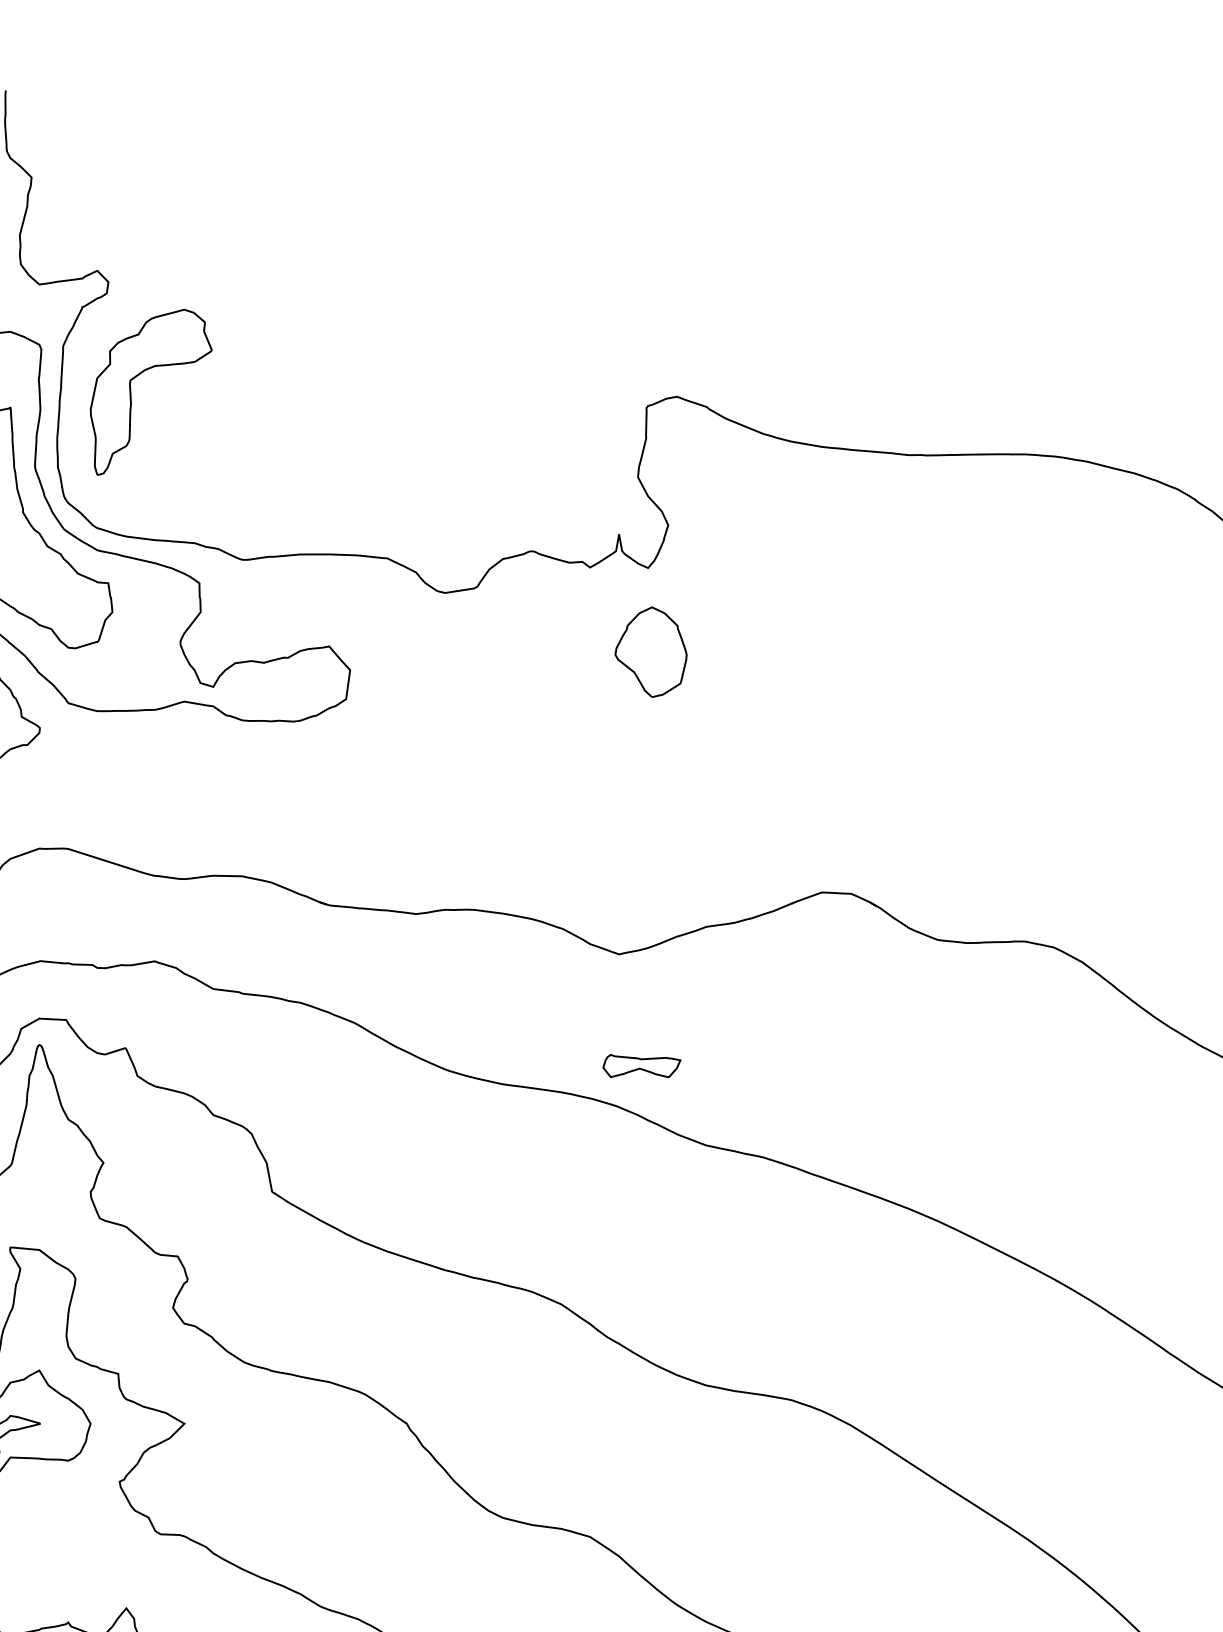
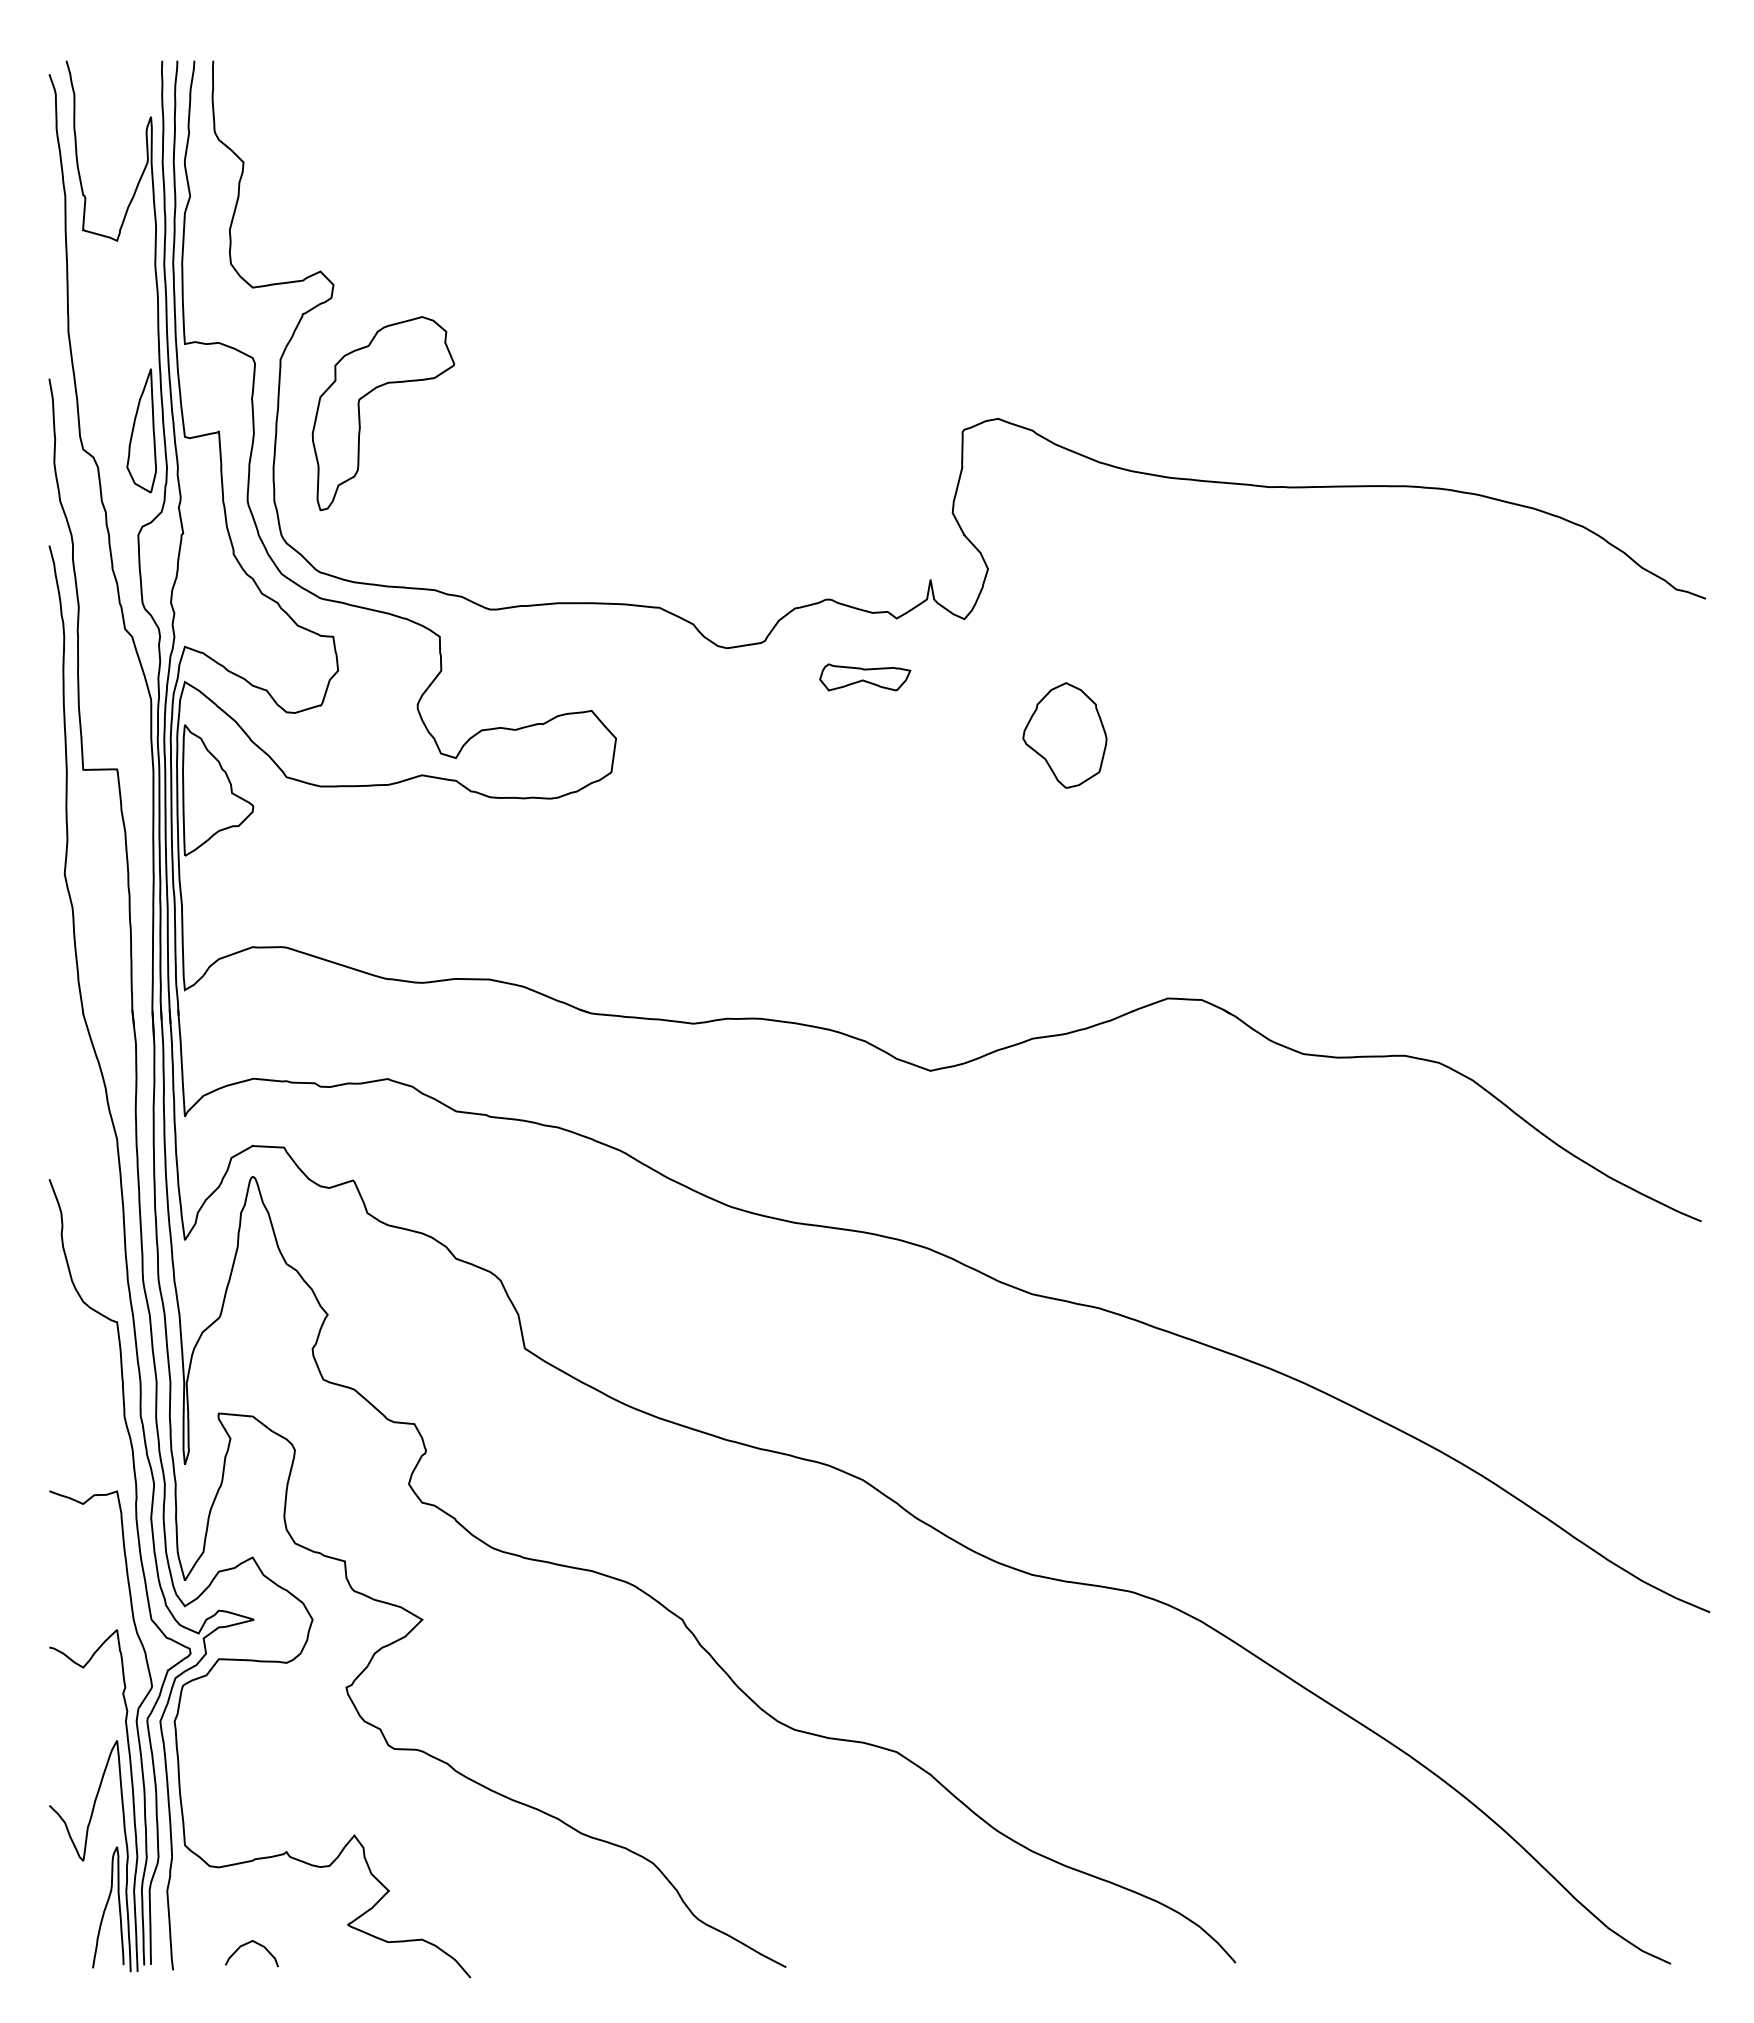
part: (650, 652) -> (1064, 735), moved
part: (642, 1066) -> (865, 677), moved

